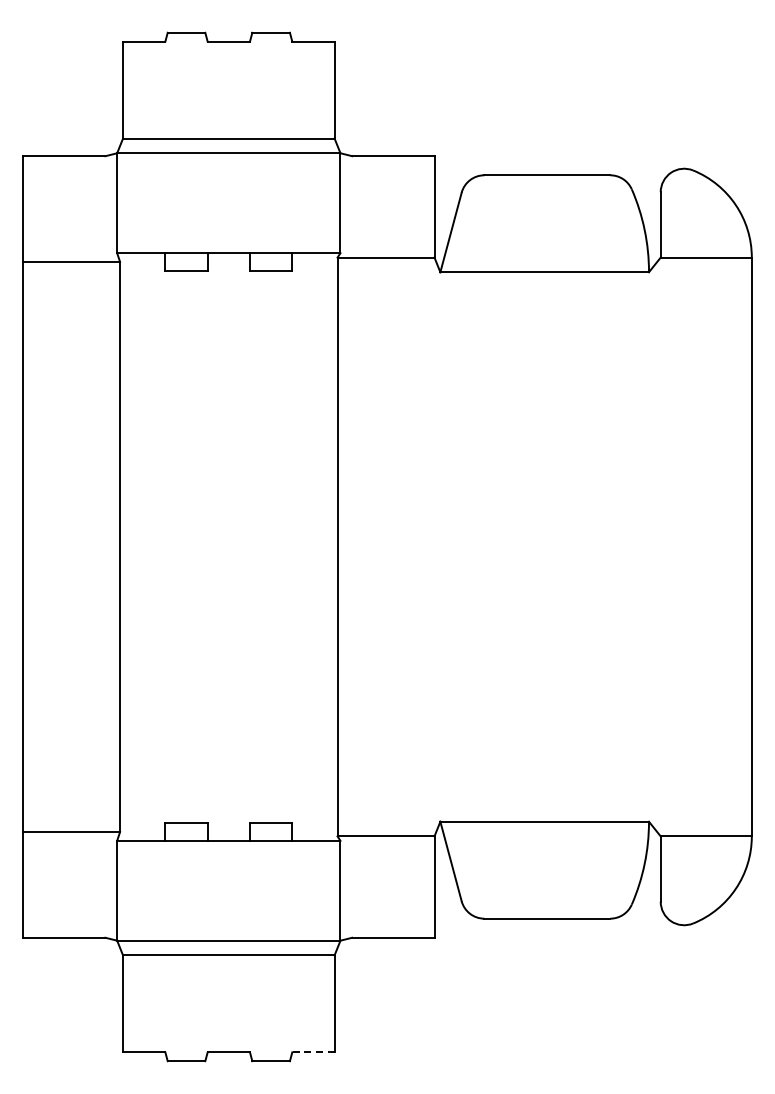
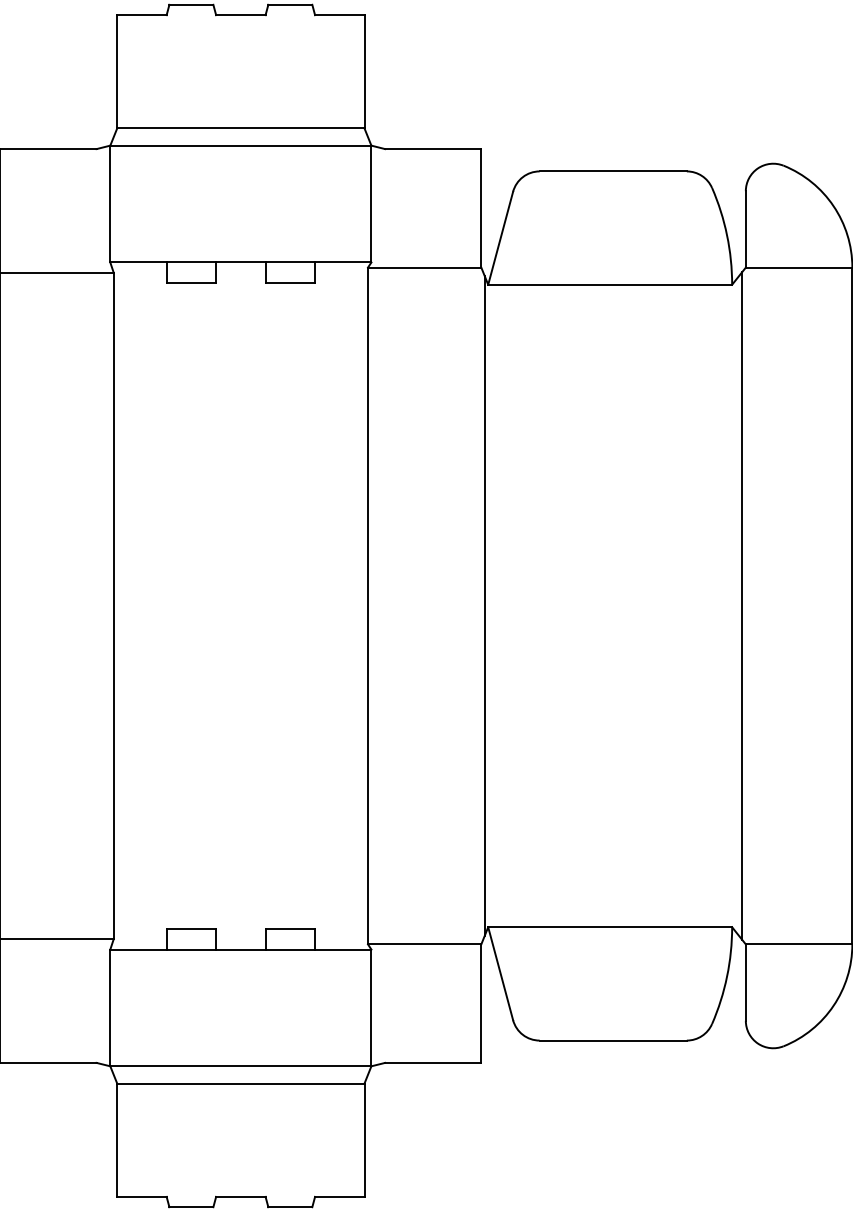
line: (437, 546) -> (484, 605), added
line: (657, 546) -> (742, 605), added
line: (312, 1052) -> (338, 1197), dashed -> solid

